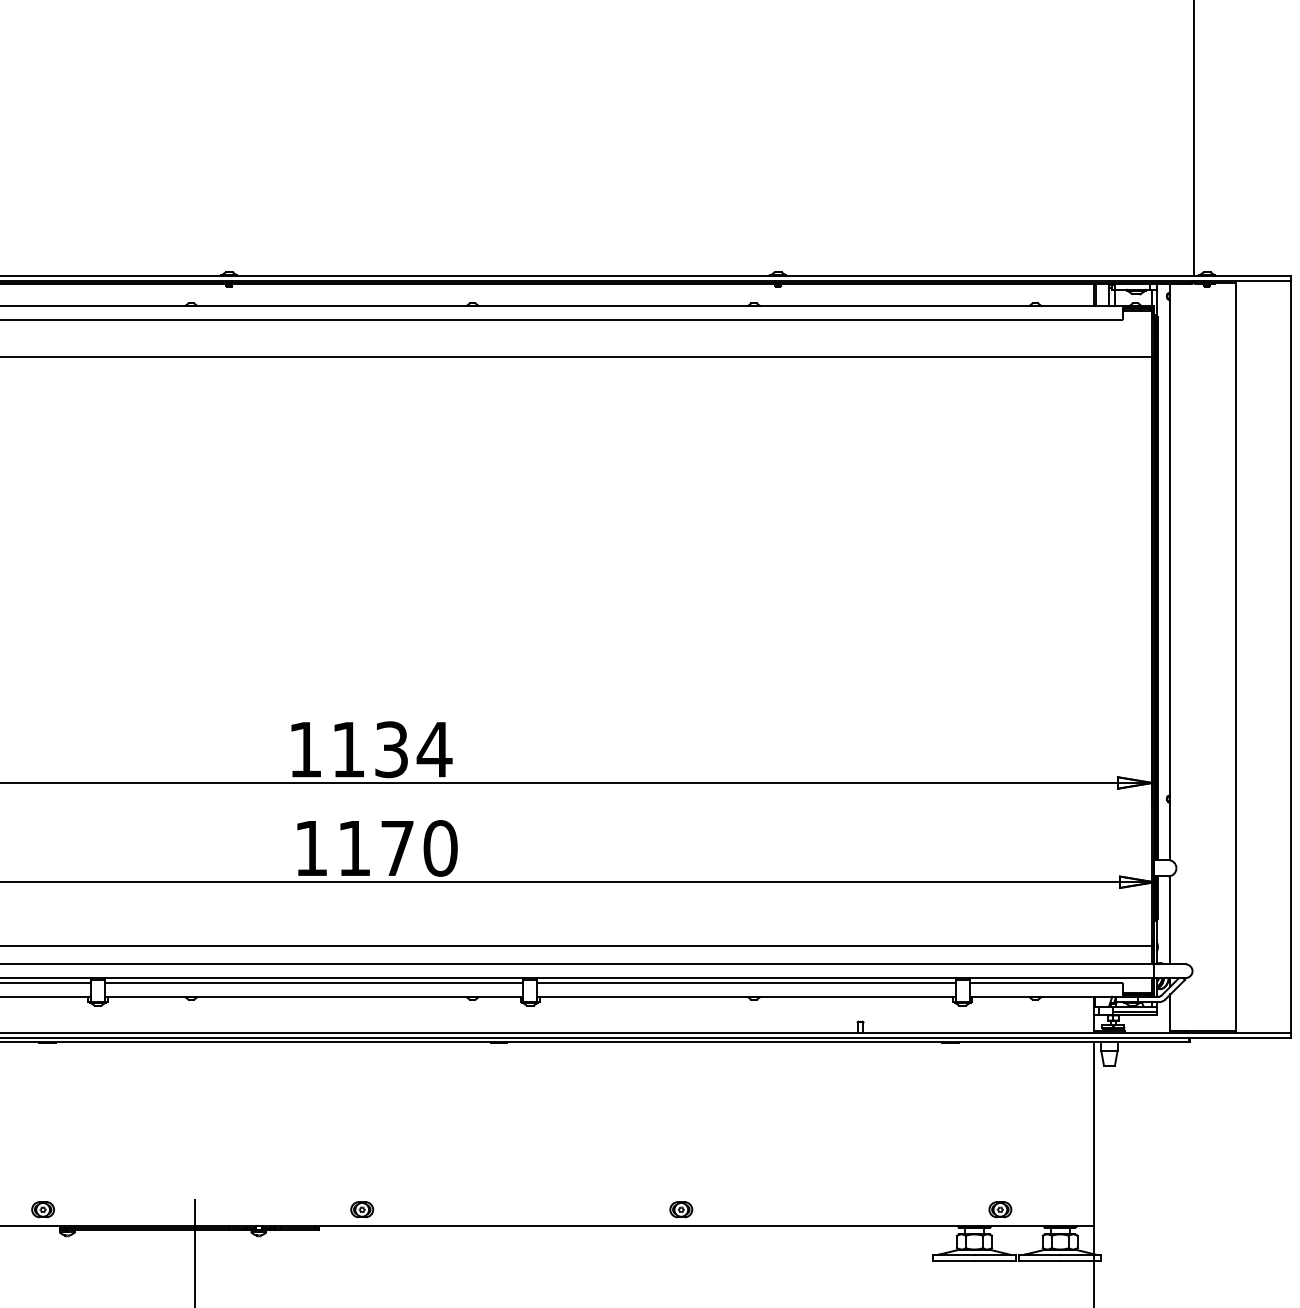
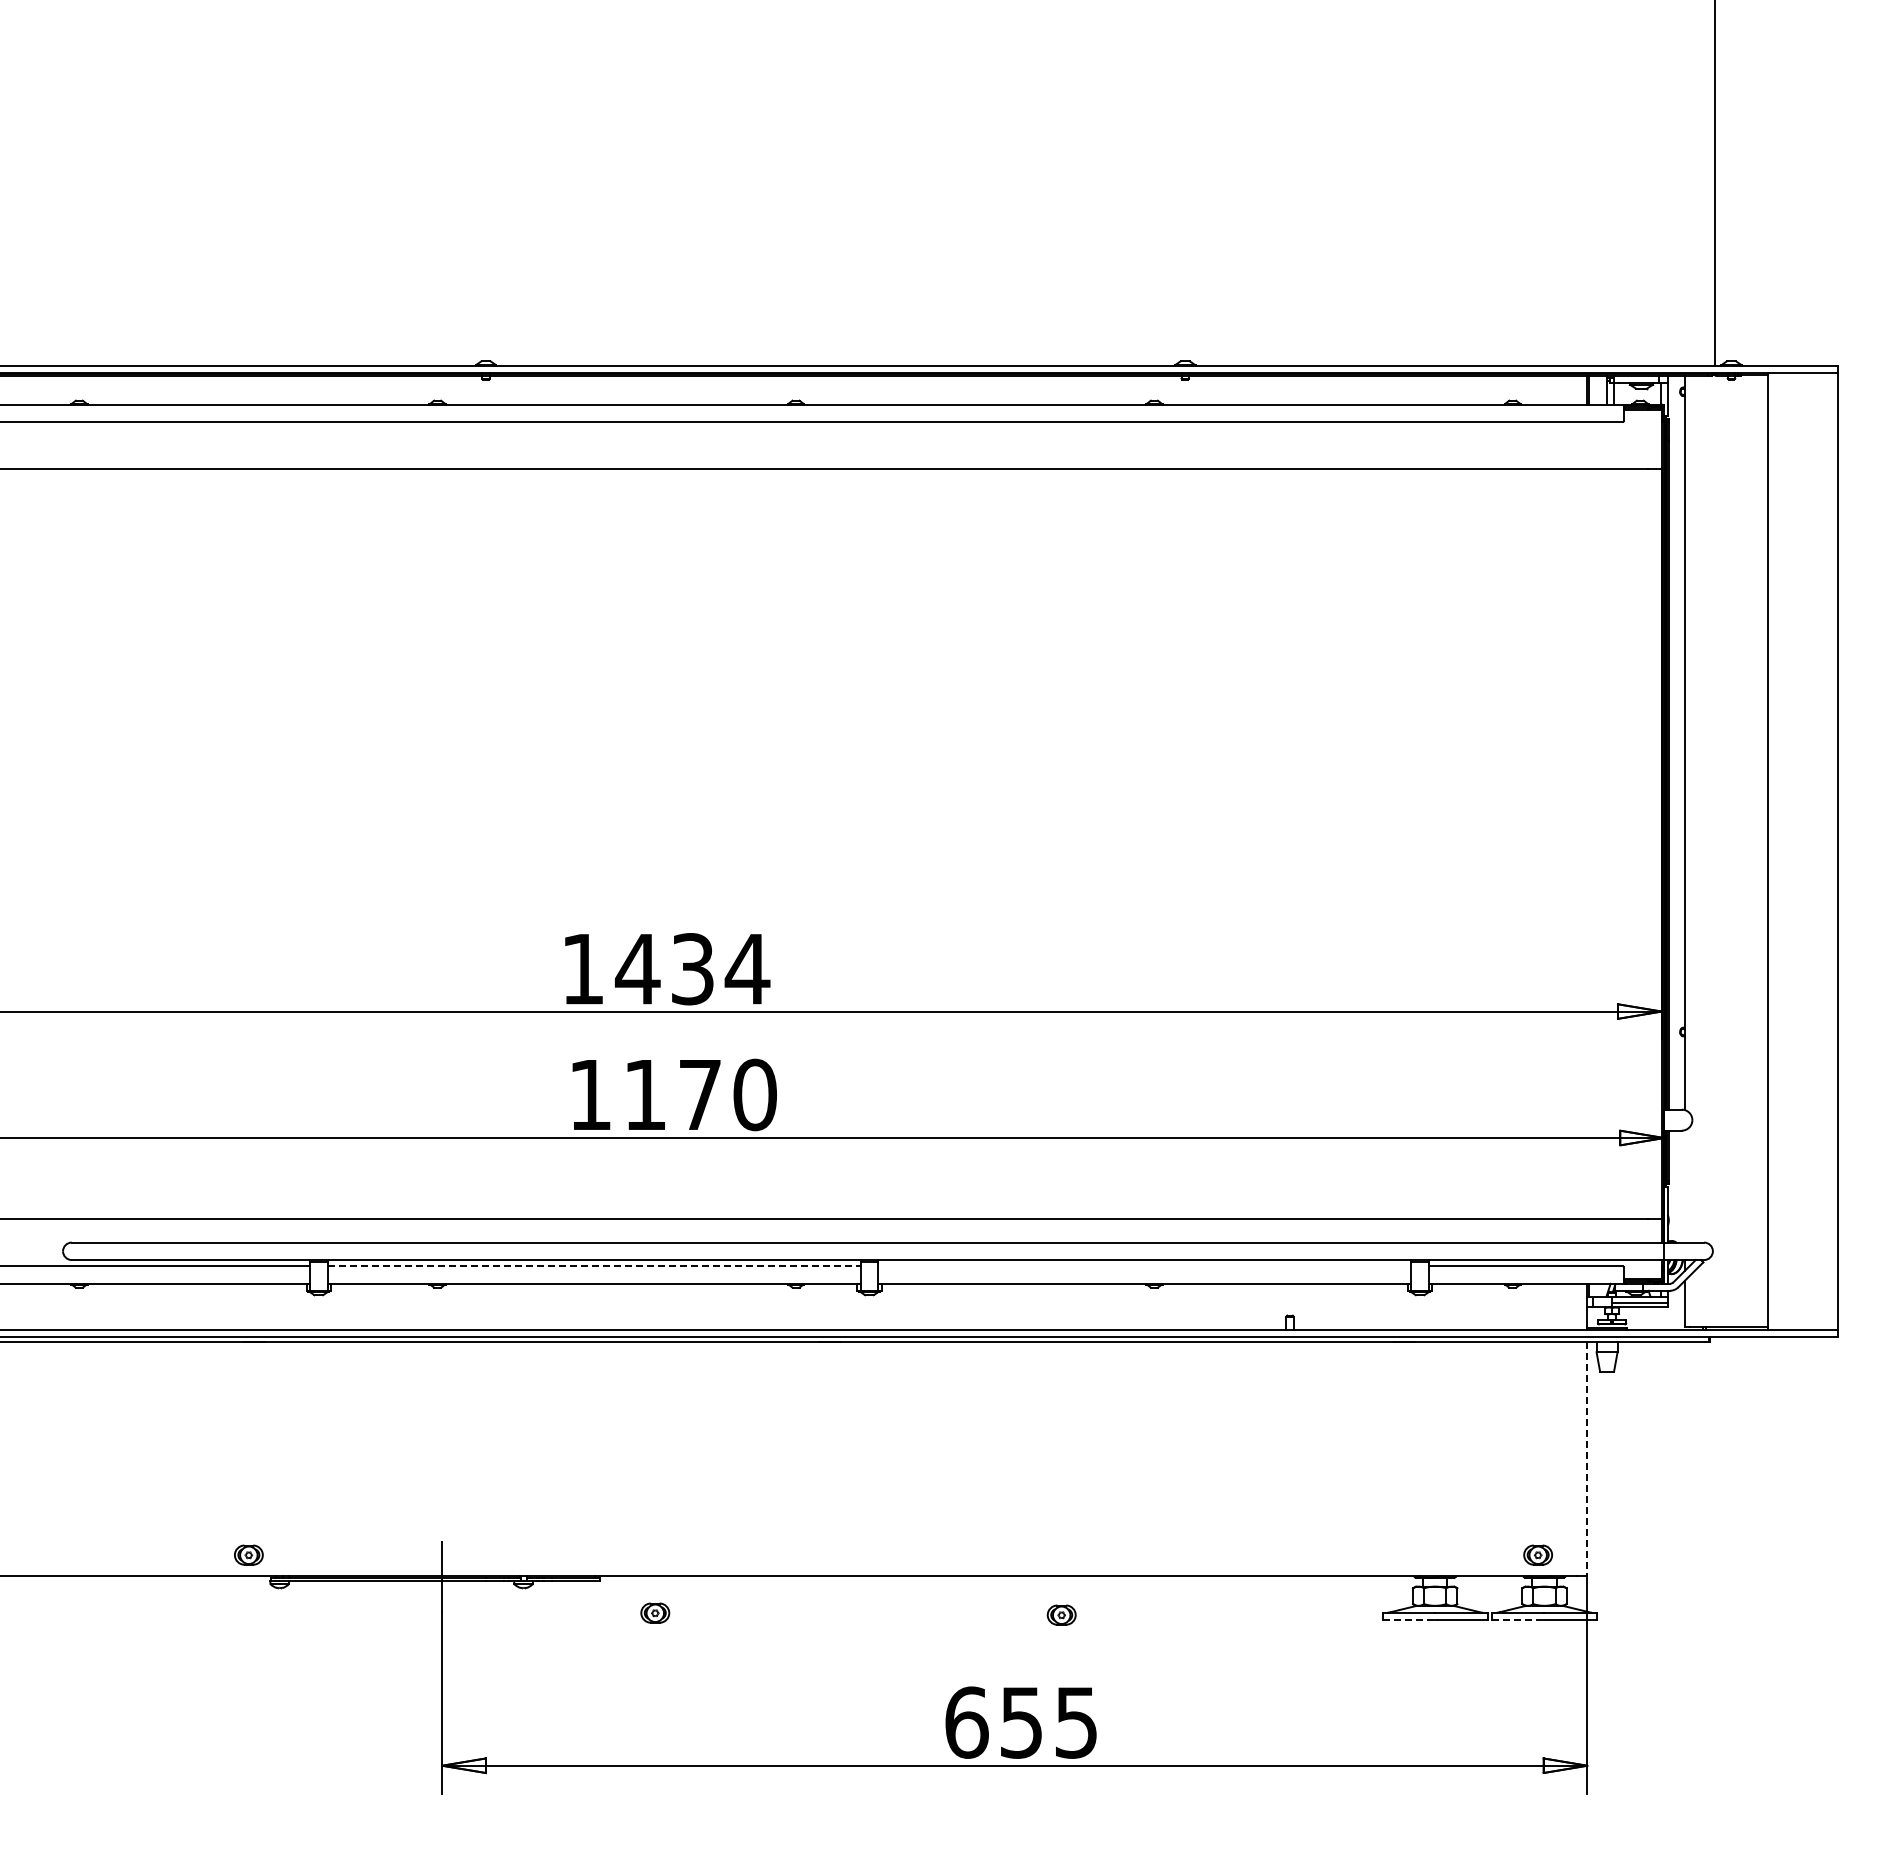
text: (348, 749) -> (637, 969), 1134 -> 1434
line: (1170, 920) -> (1684, 1186), removed
line: (314, 983) -> (594, 1266), solid -> dashed
line: (746, 983) -> (1144, 1266), removed
line: (1094, 1134) -> (1587, 1459), solid -> dashed
part: (362, 1209) -> (655, 1612), moved
part: (681, 1209) -> (1061, 1614), moved
part: (999, 1209) -> (1537, 1554), moved
line: (954, 1260) -> (1409, 1619), solid -> dashed
line: (1039, 1260) -> (1518, 1619), solid -> dashed

